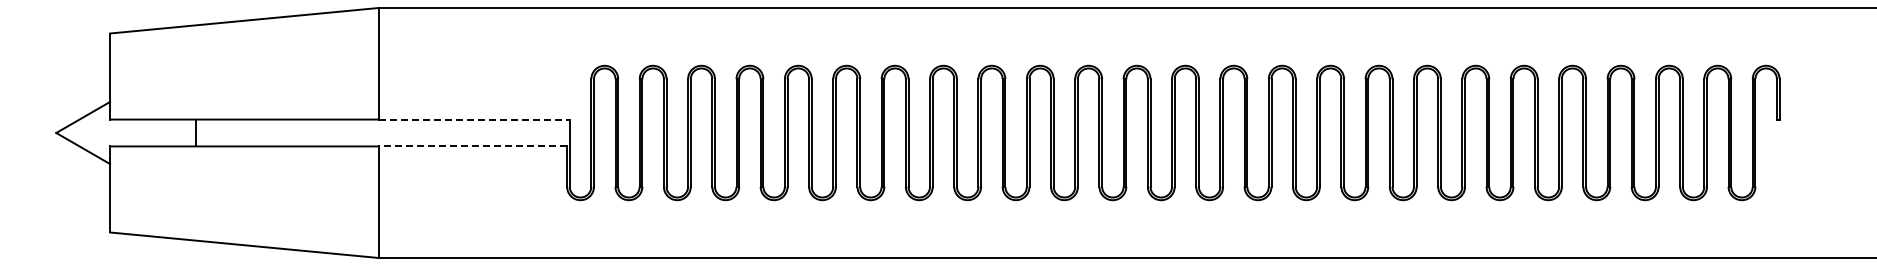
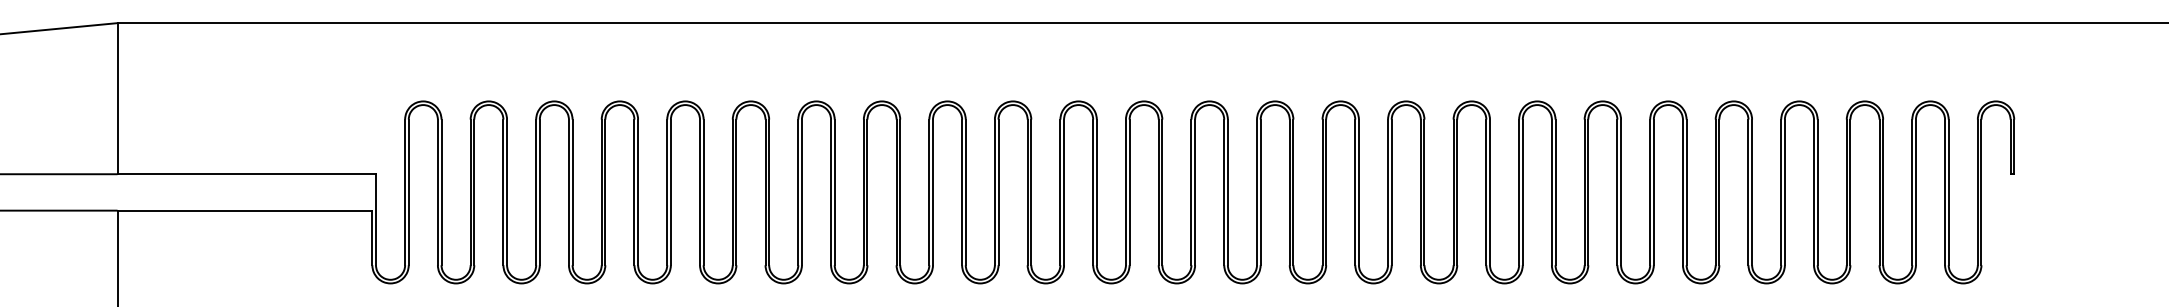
line: (474, 119) -> (246, 174), dashed -> solid
line: (472, 146) -> (244, 210), dashed -> solid

